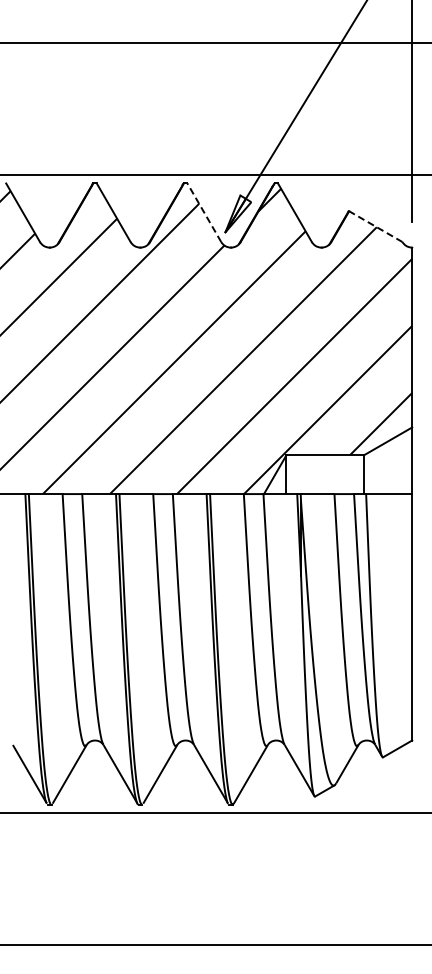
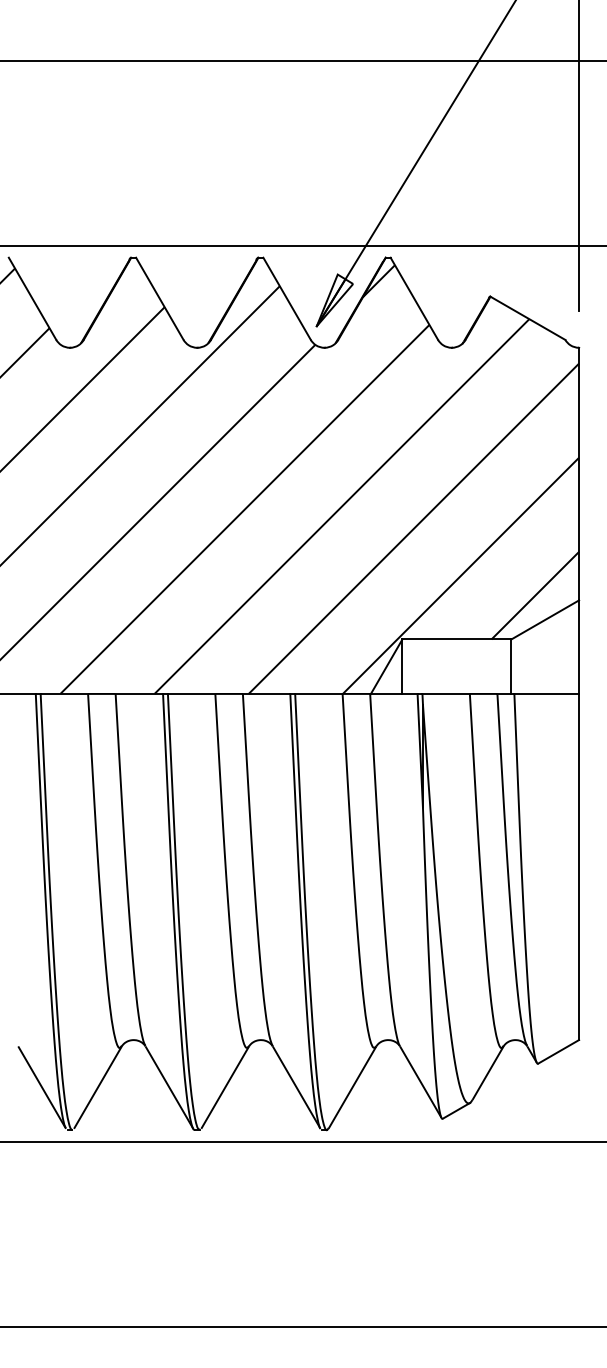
line: (204, 212) -> (287, 298), dashed -> solid
line: (375, 226) -> (527, 318), dashed -> solid

